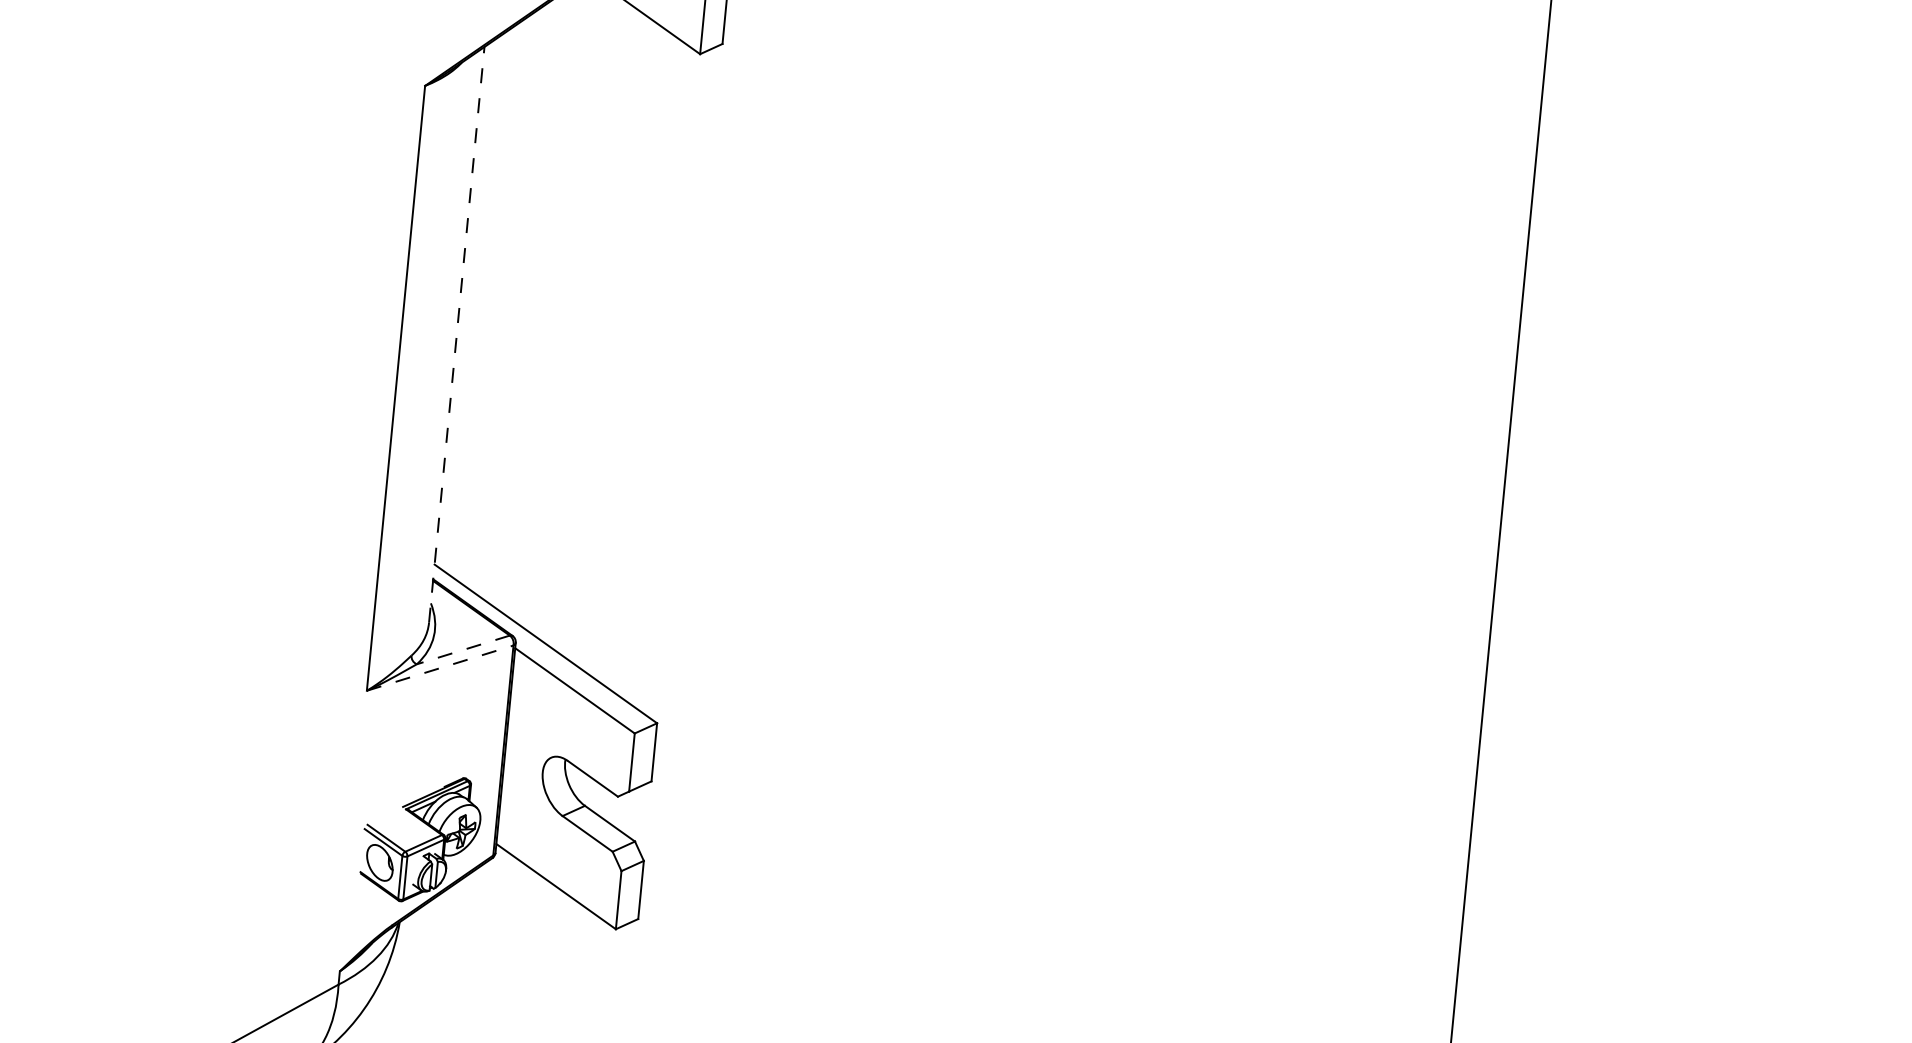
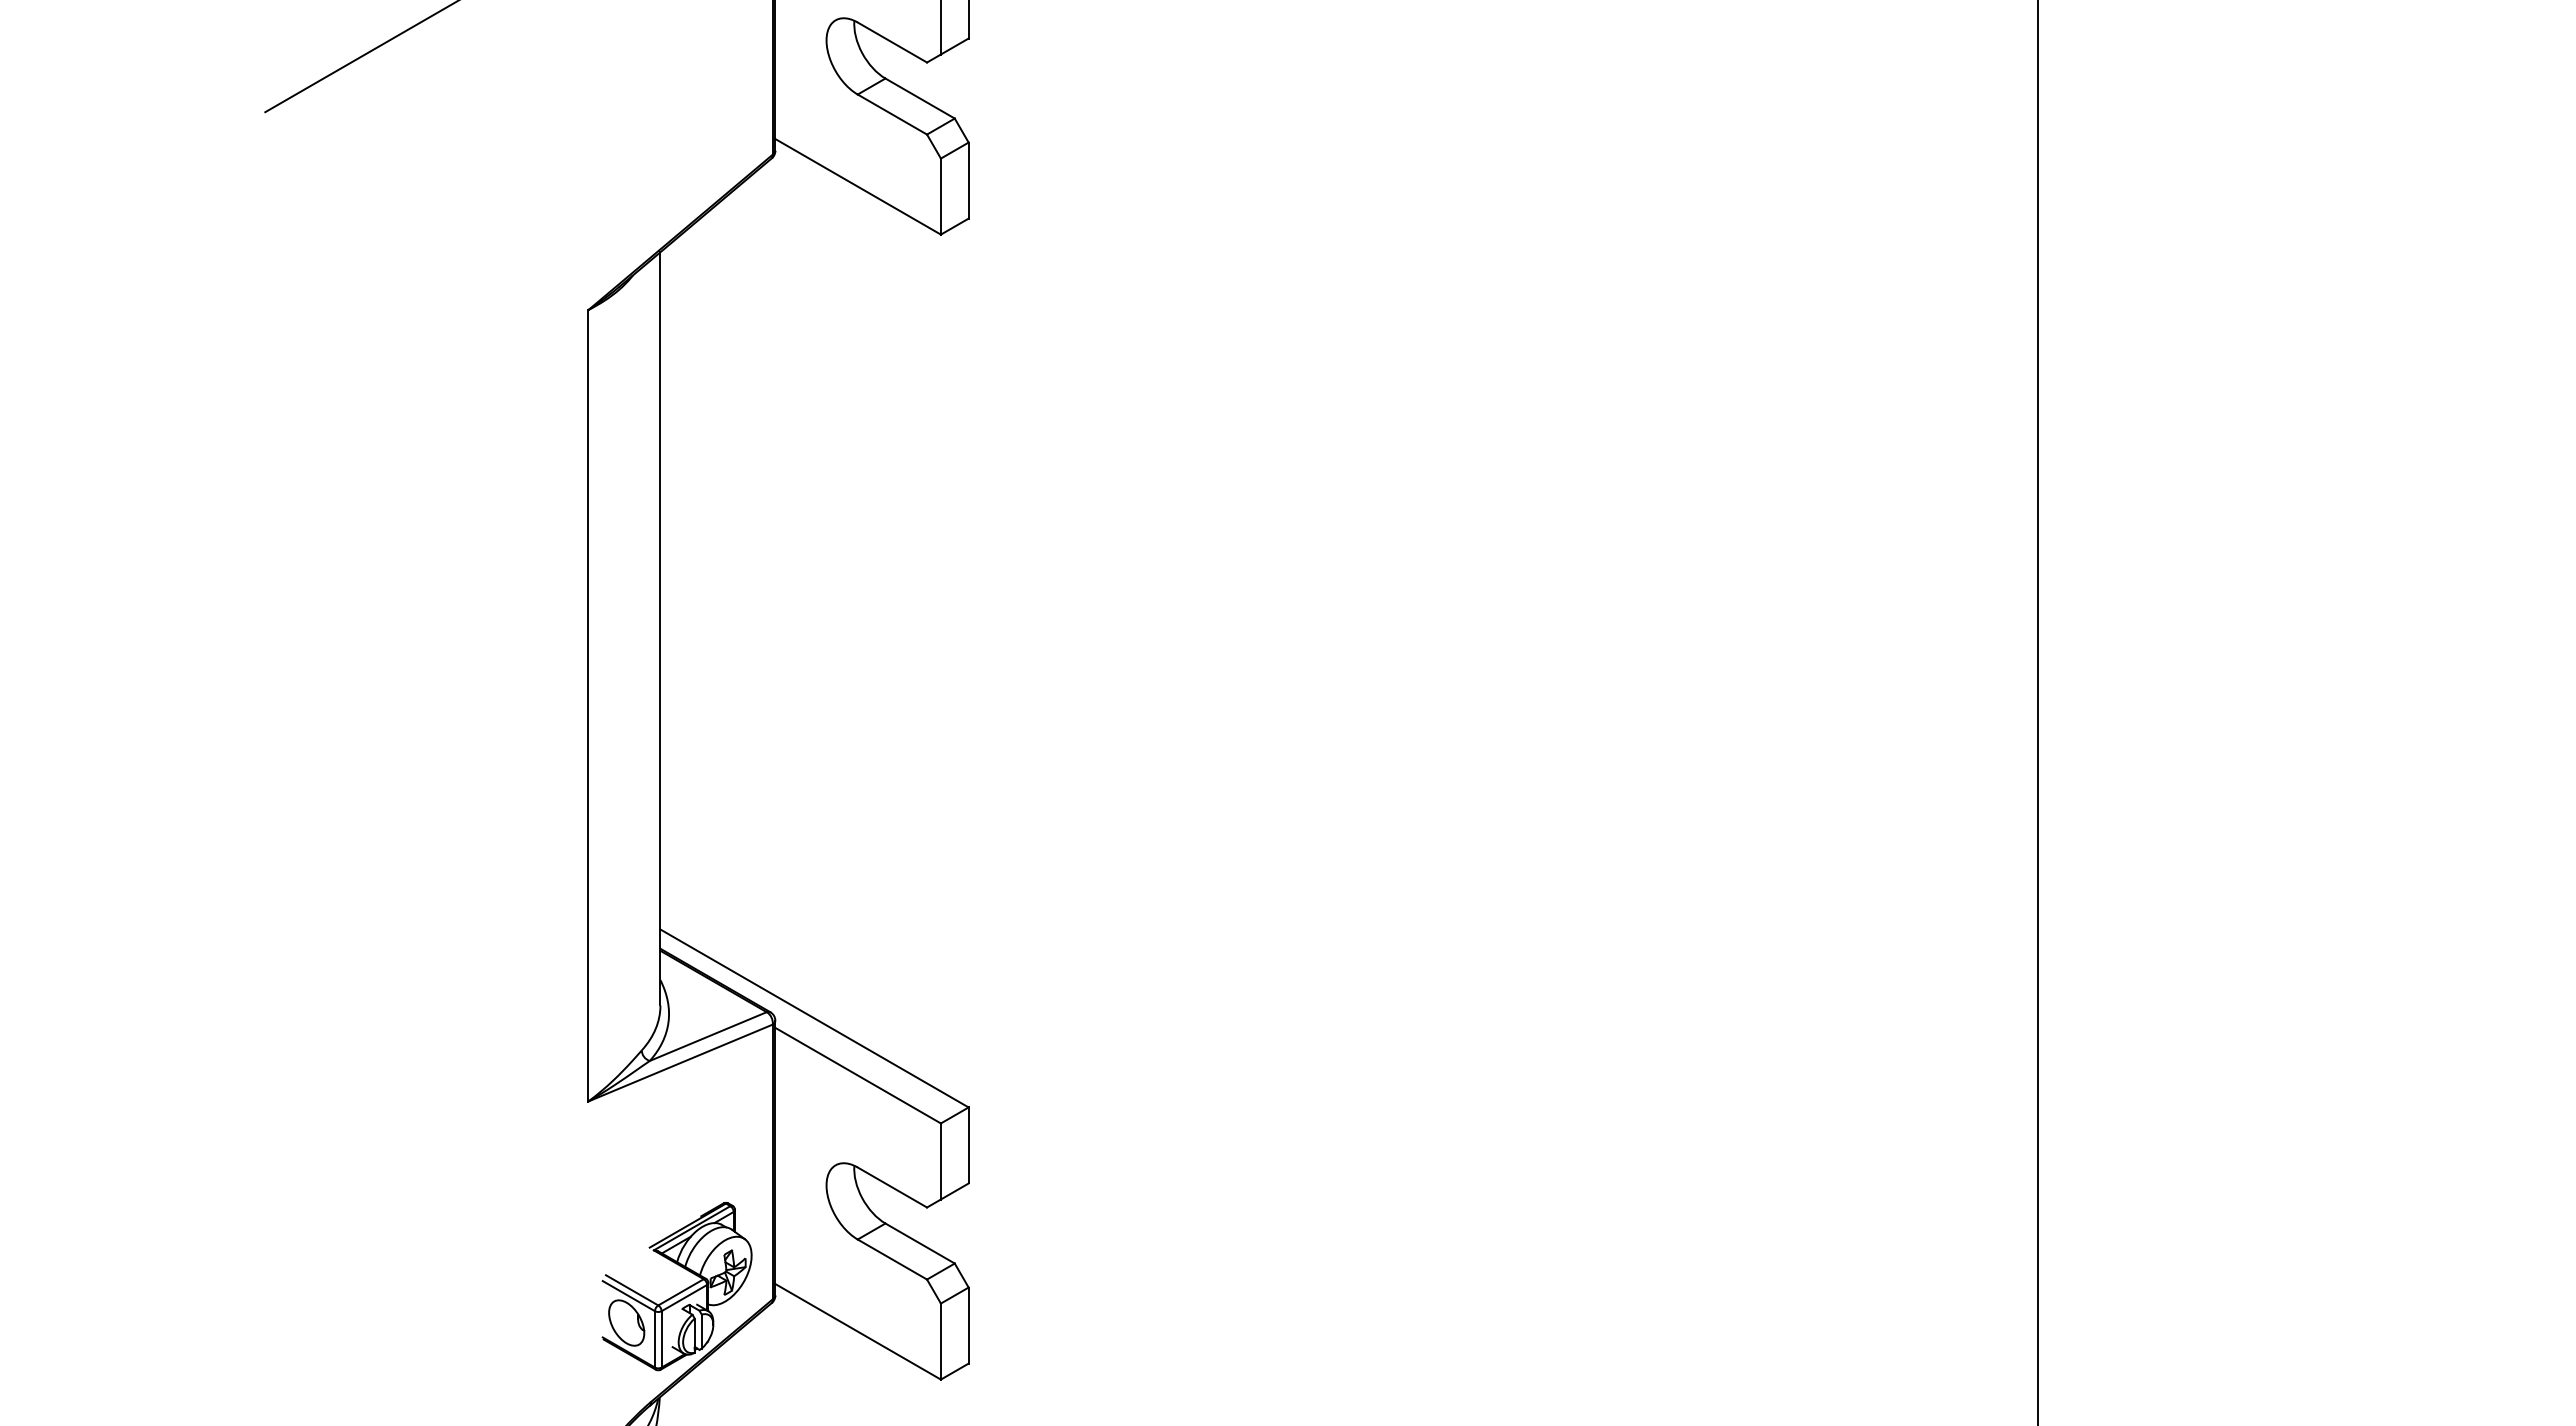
line: (456, 334) -> (660, 628), dashed -> solid
line: (462, 649) -> (707, 1036), dashed -> solid
line: (440, 668) -> (680, 1063), dashed -> solid

